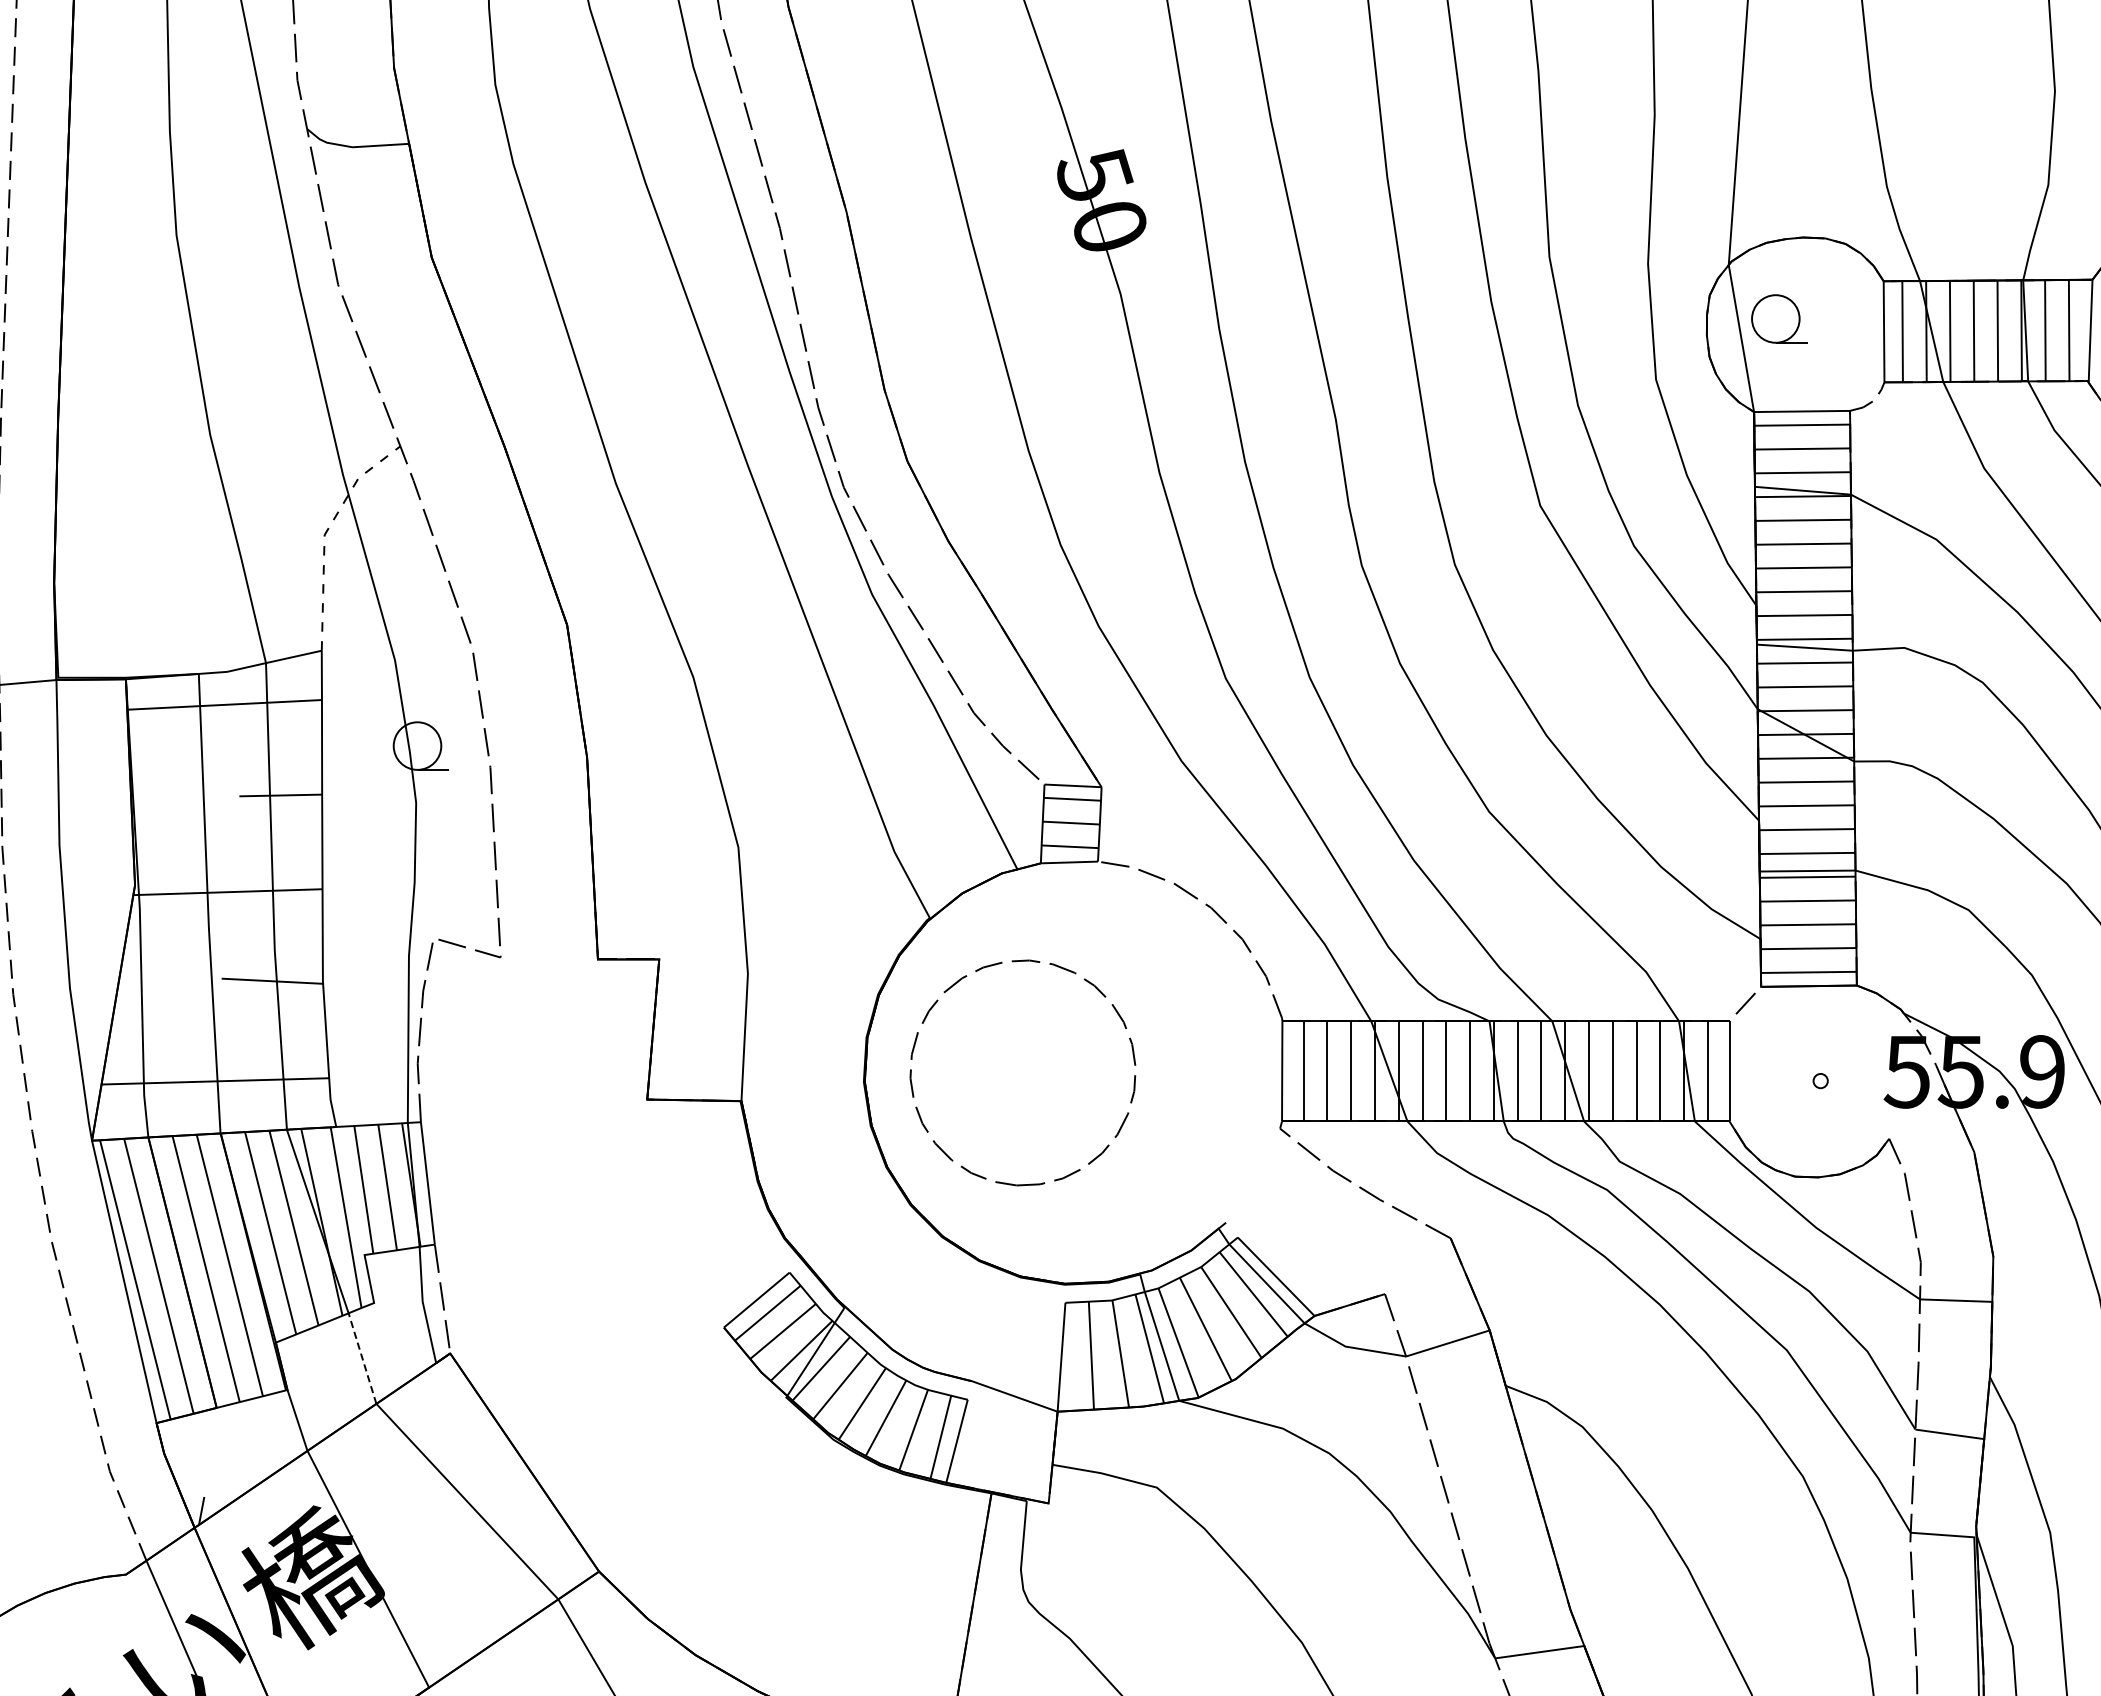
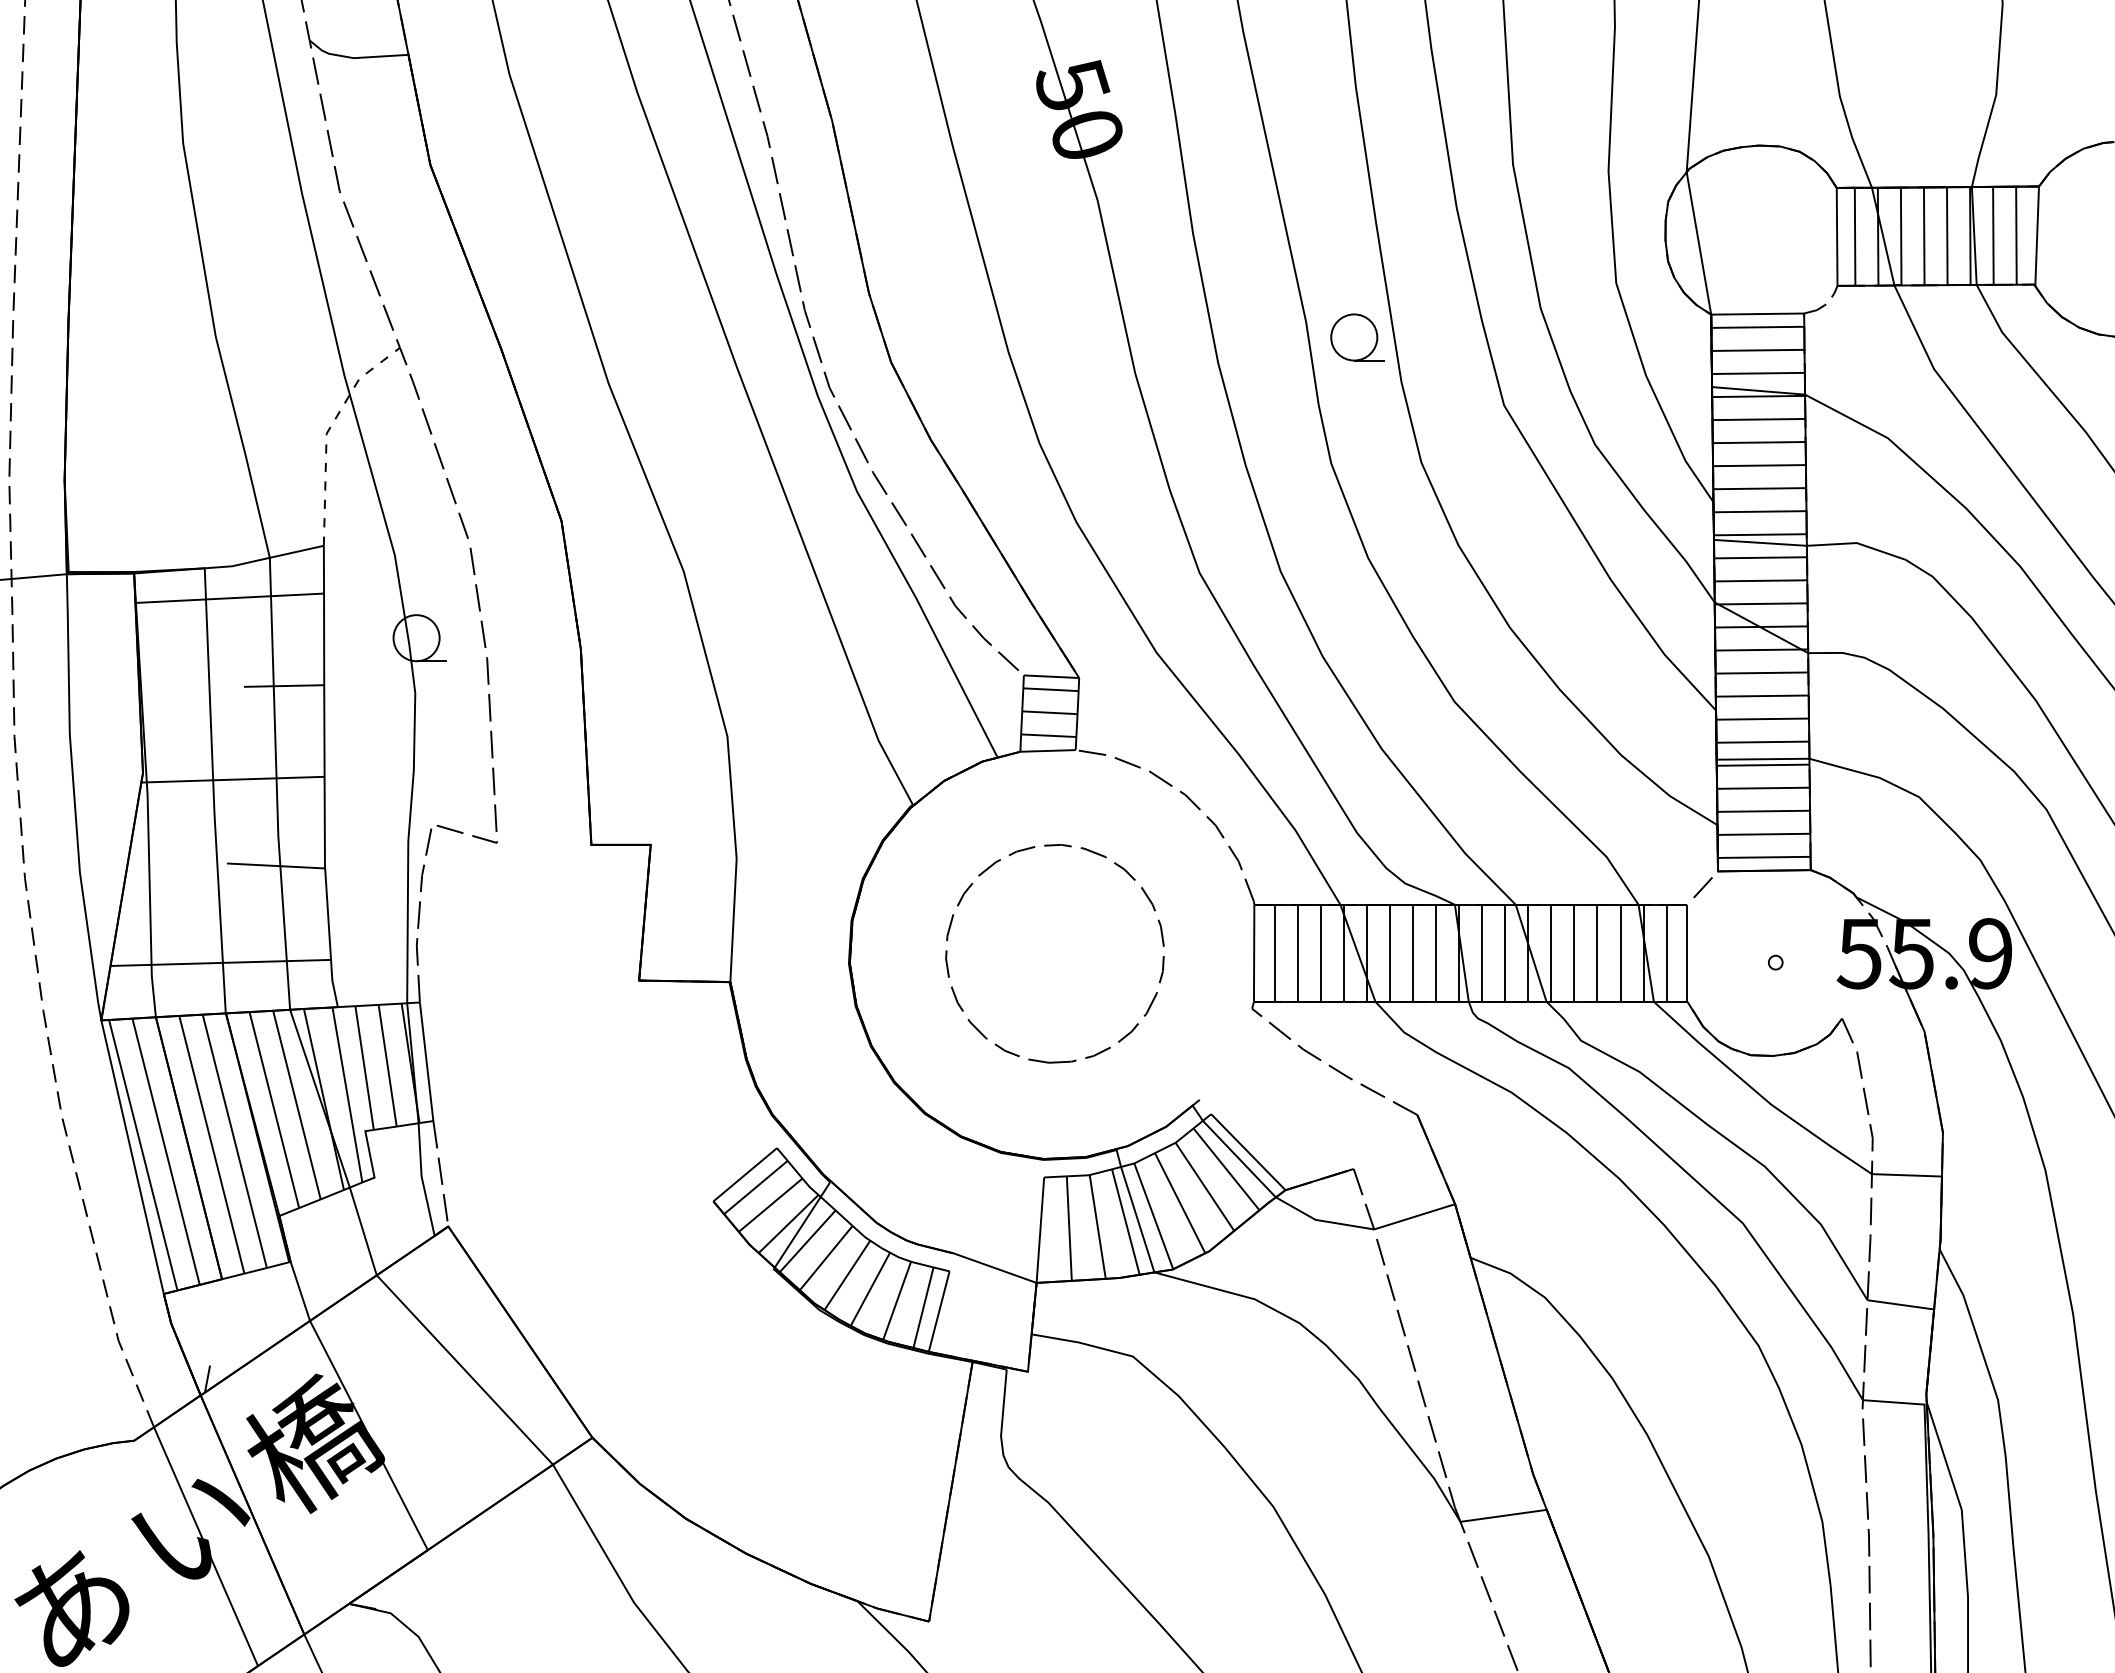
part: (1779, 318) -> (1357, 337), moved
part: (925, 1021) -> (960, 903), moved
line: (362, 1358) -> (363, 1231), dashed -> solid

